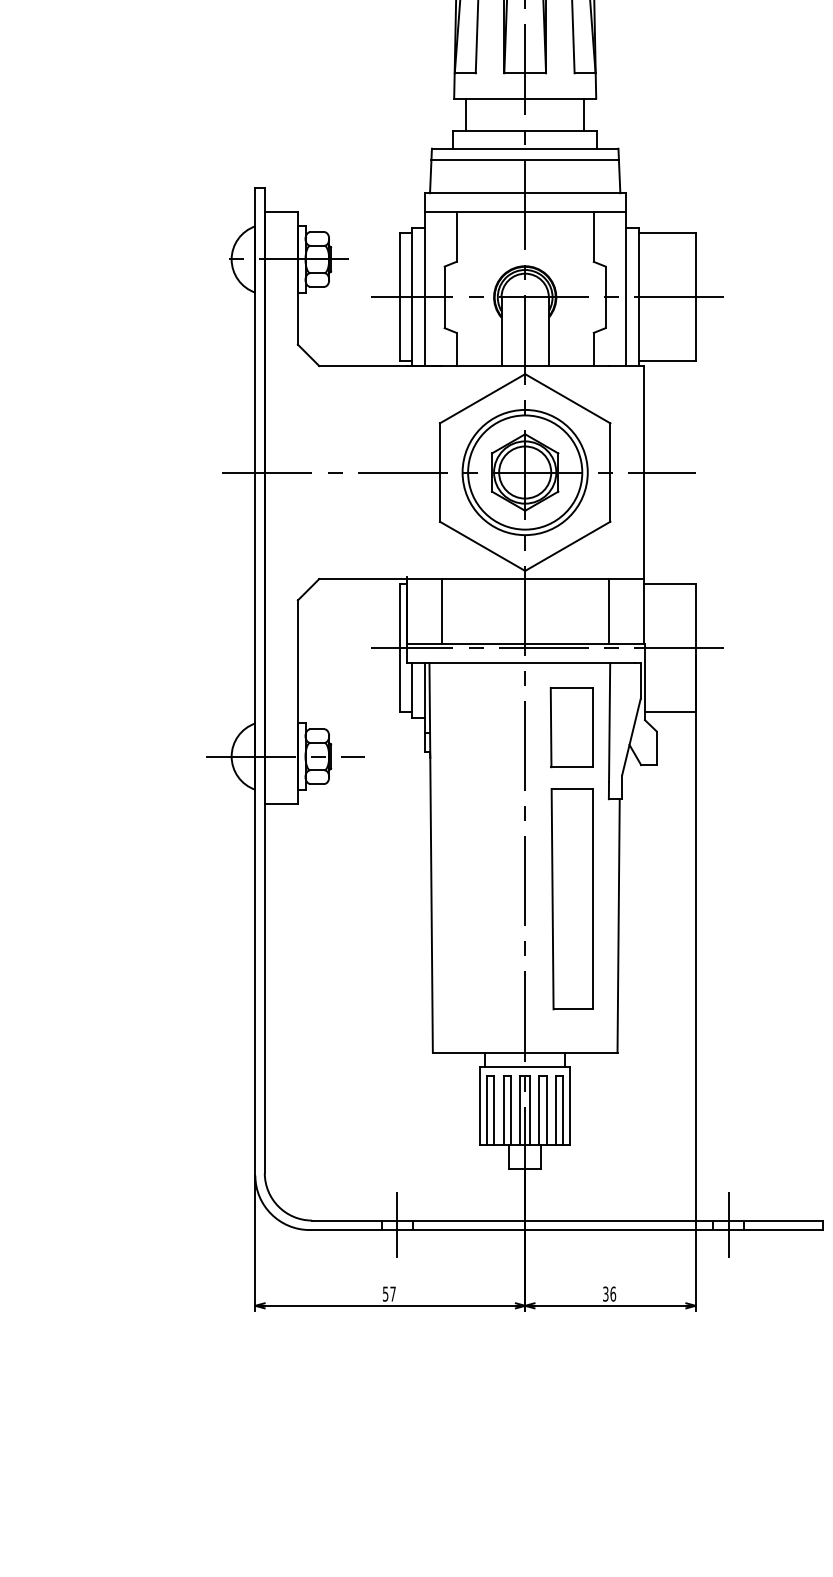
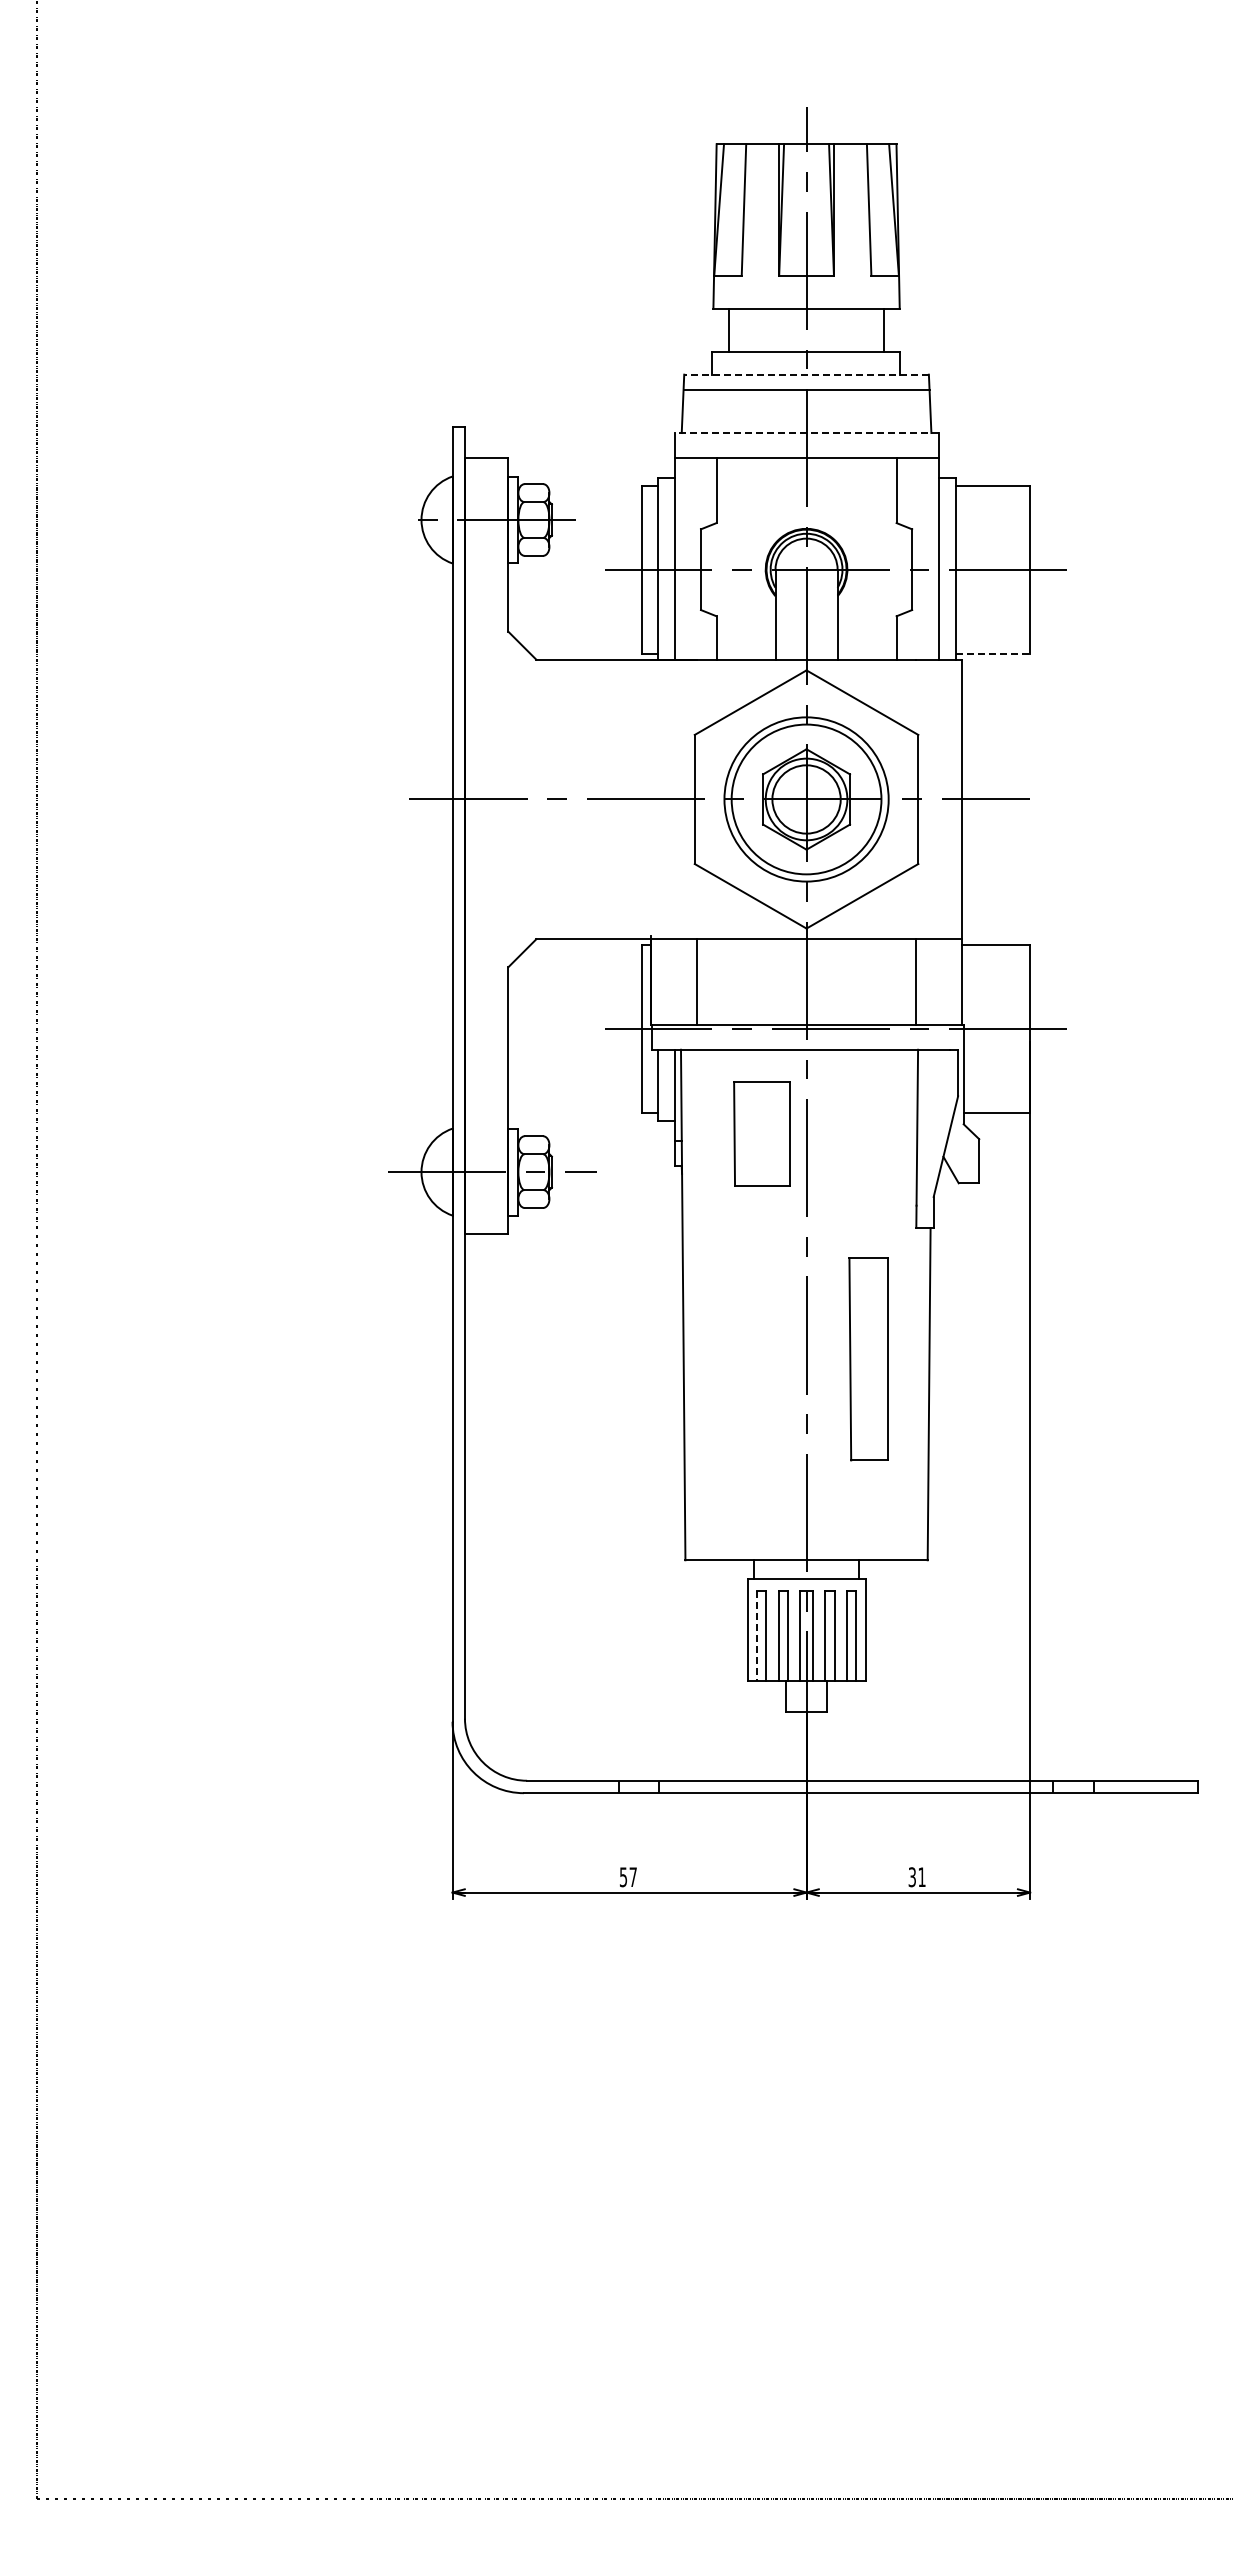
line: (525, 148) -> (806, 374), solid -> dashed
line: (525, 193) -> (806, 433), solid -> dashed
line: (667, 361) -> (993, 653), solid -> dashed
part: (571, 727) -> (761, 1133), moved
part: (572, 899) -> (868, 1359), size x0.7
line: (487, 1110) -> (756, 1636), solid -> dashed
line: (397, 1224) -> (638, 1786), removed
line: (728, 1224) -> (1073, 1786), removed
text: (612, 1294) -> (921, 1877), 36 -> 31

